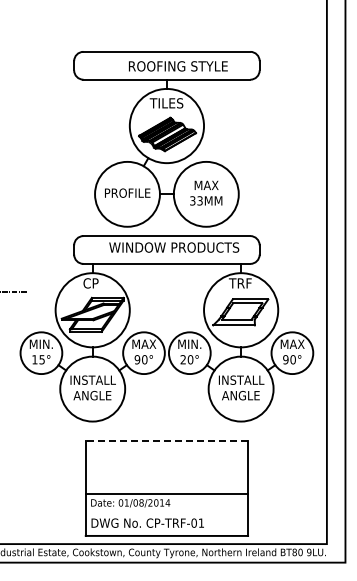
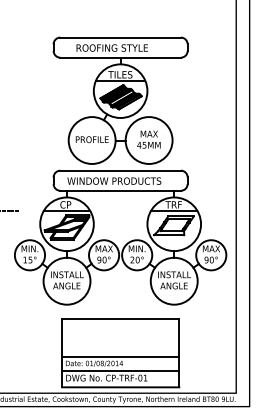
text: (178, 66) -> (112, 48), moved
line: (166, 112) -> (120, 81), added
text: (195, 200) -> (141, 144), 33MM -> 45MM
text: (174, 247) -> (114, 181), moved
line: (92, 291) -> (66, 210), added
line: (240, 291) -> (173, 210), added
line: (166, 441) -> (120, 319), dashed -> solid
line: (166, 512) -> (120, 370), added

